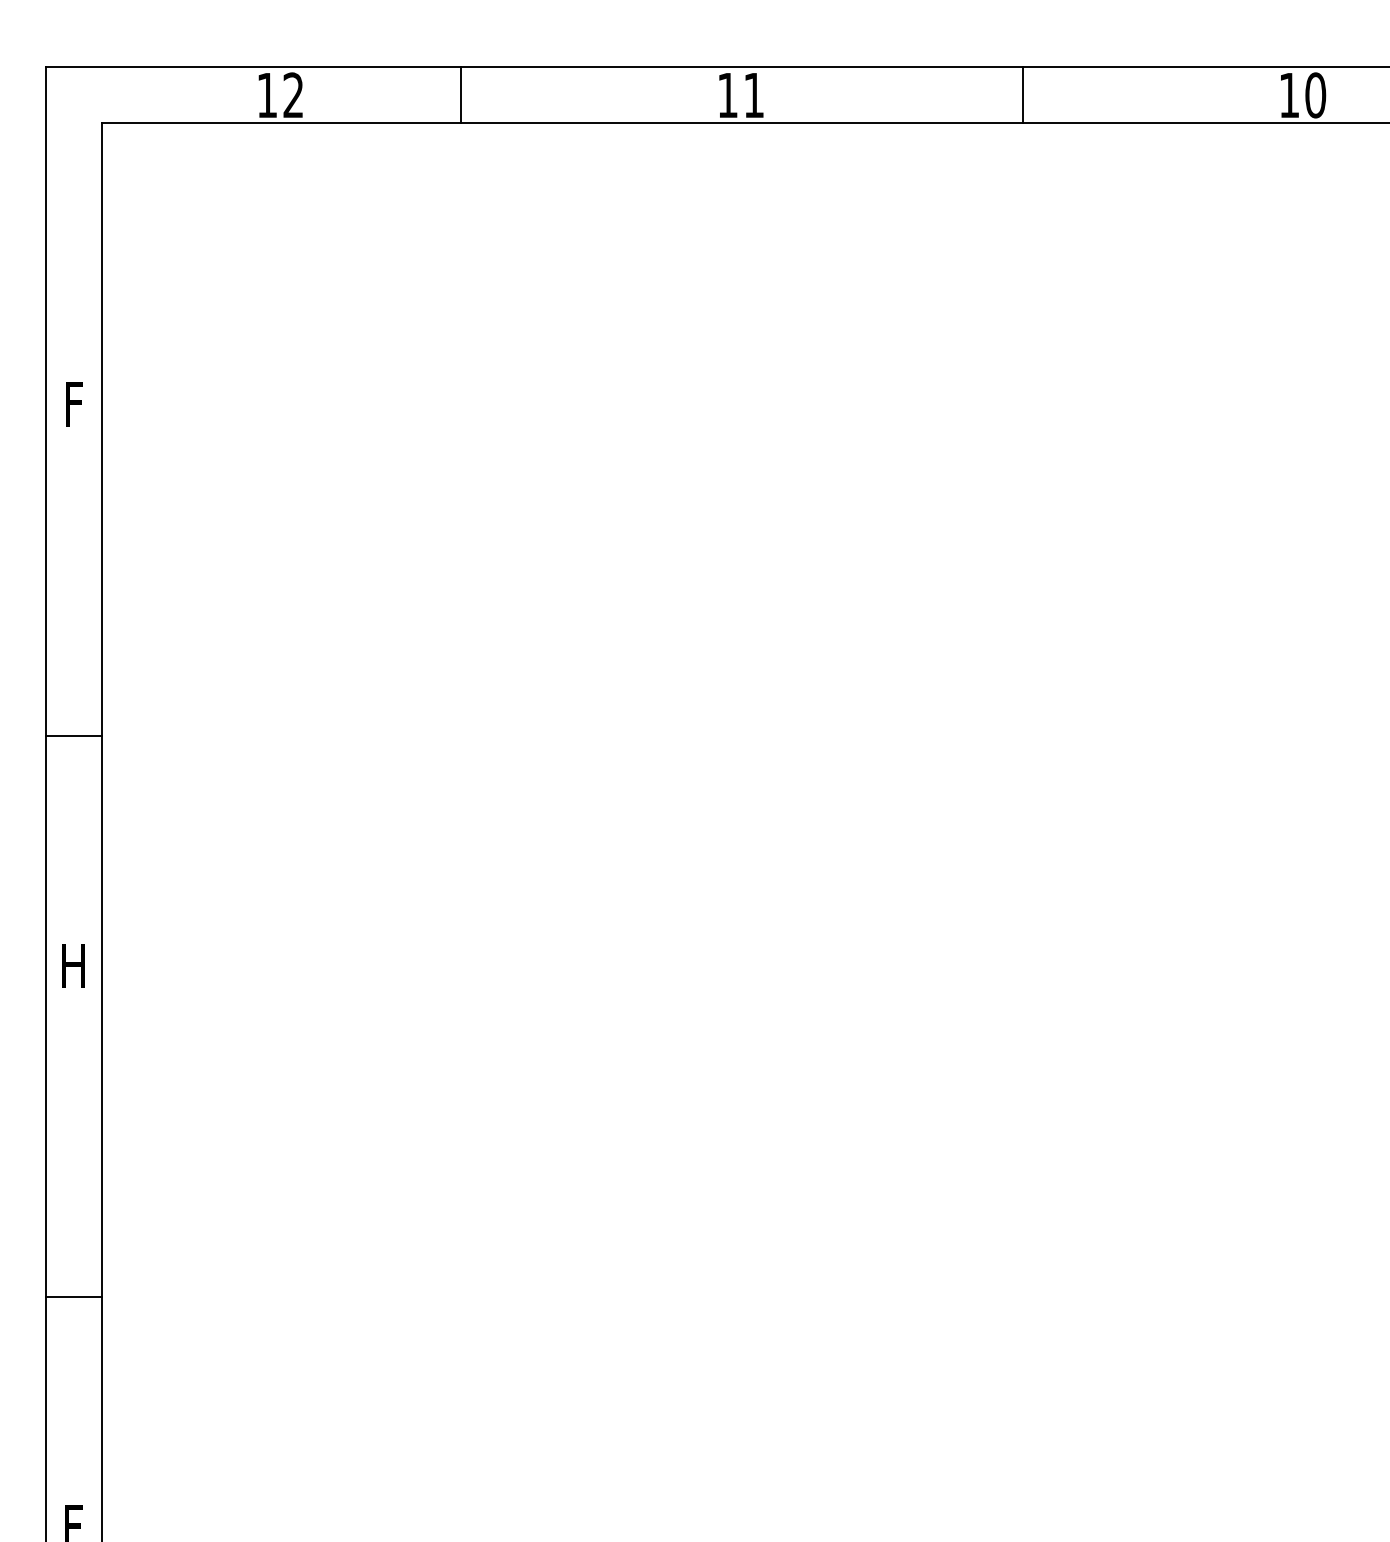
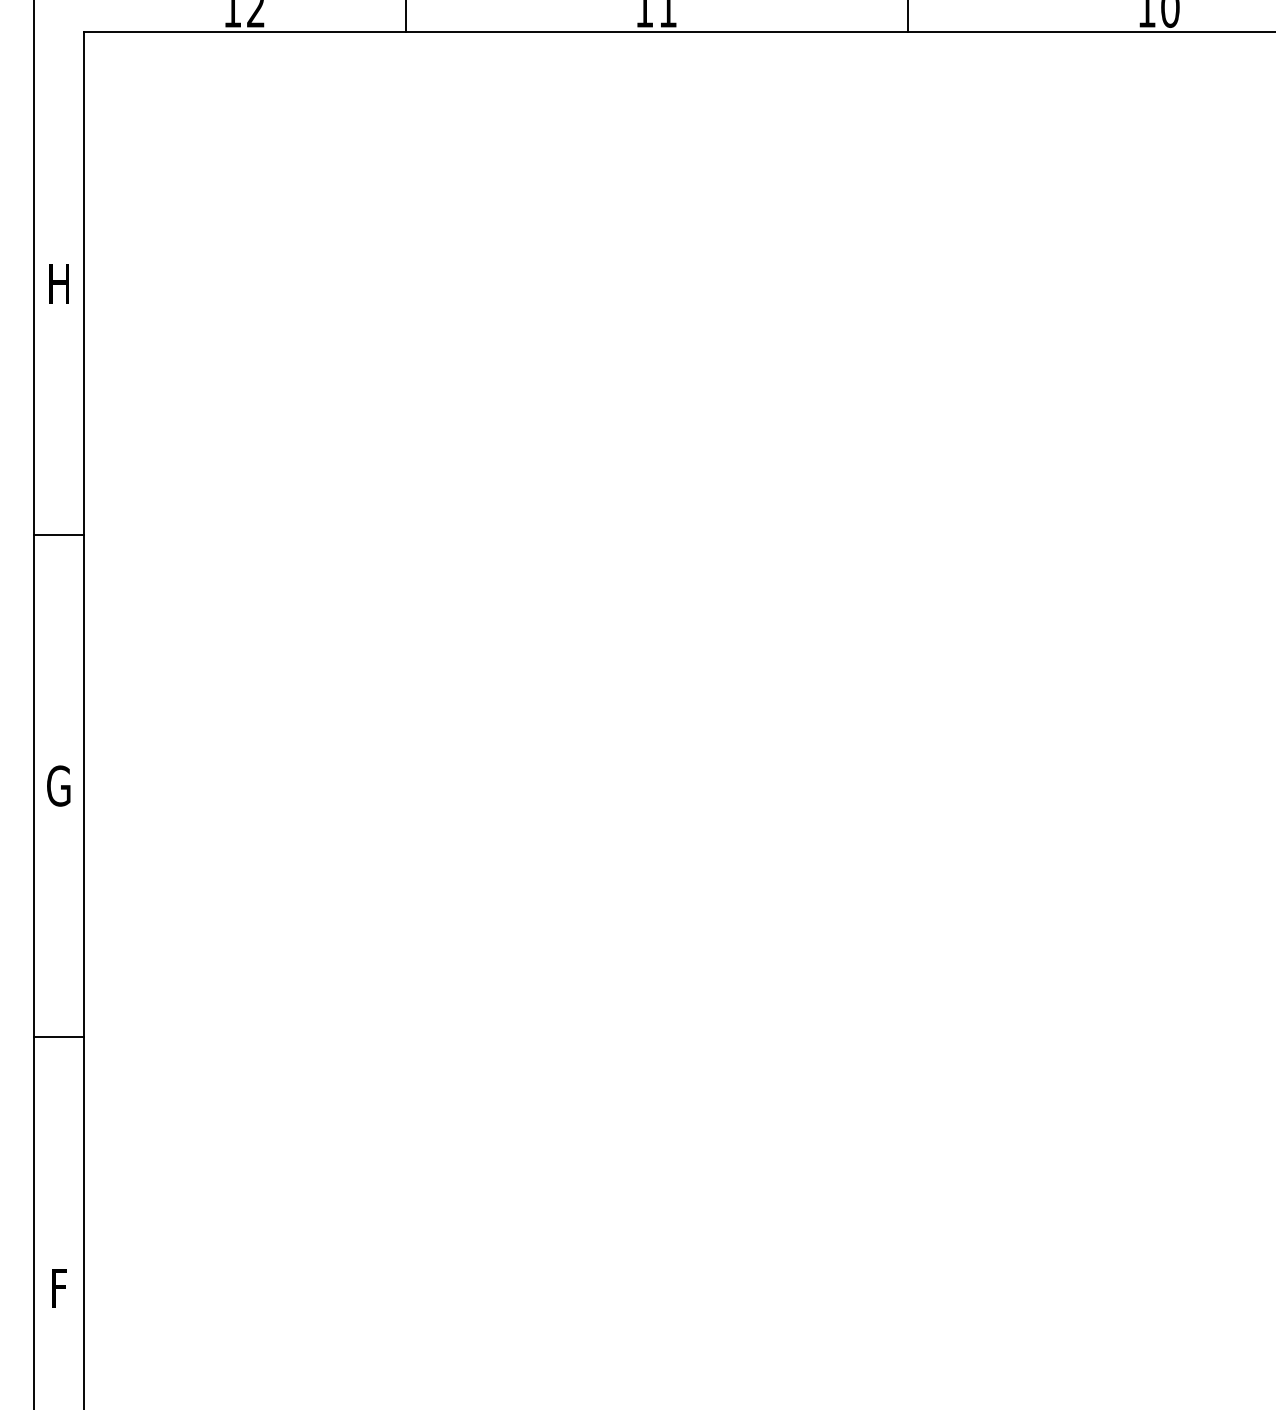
text: (72, 404) -> (58, 283), F -> H
line: (73, 736) -> (59, 534), moved
text: (72, 965) -> (58, 785), H -> G
line: (73, 1297) -> (59, 1037), moved

